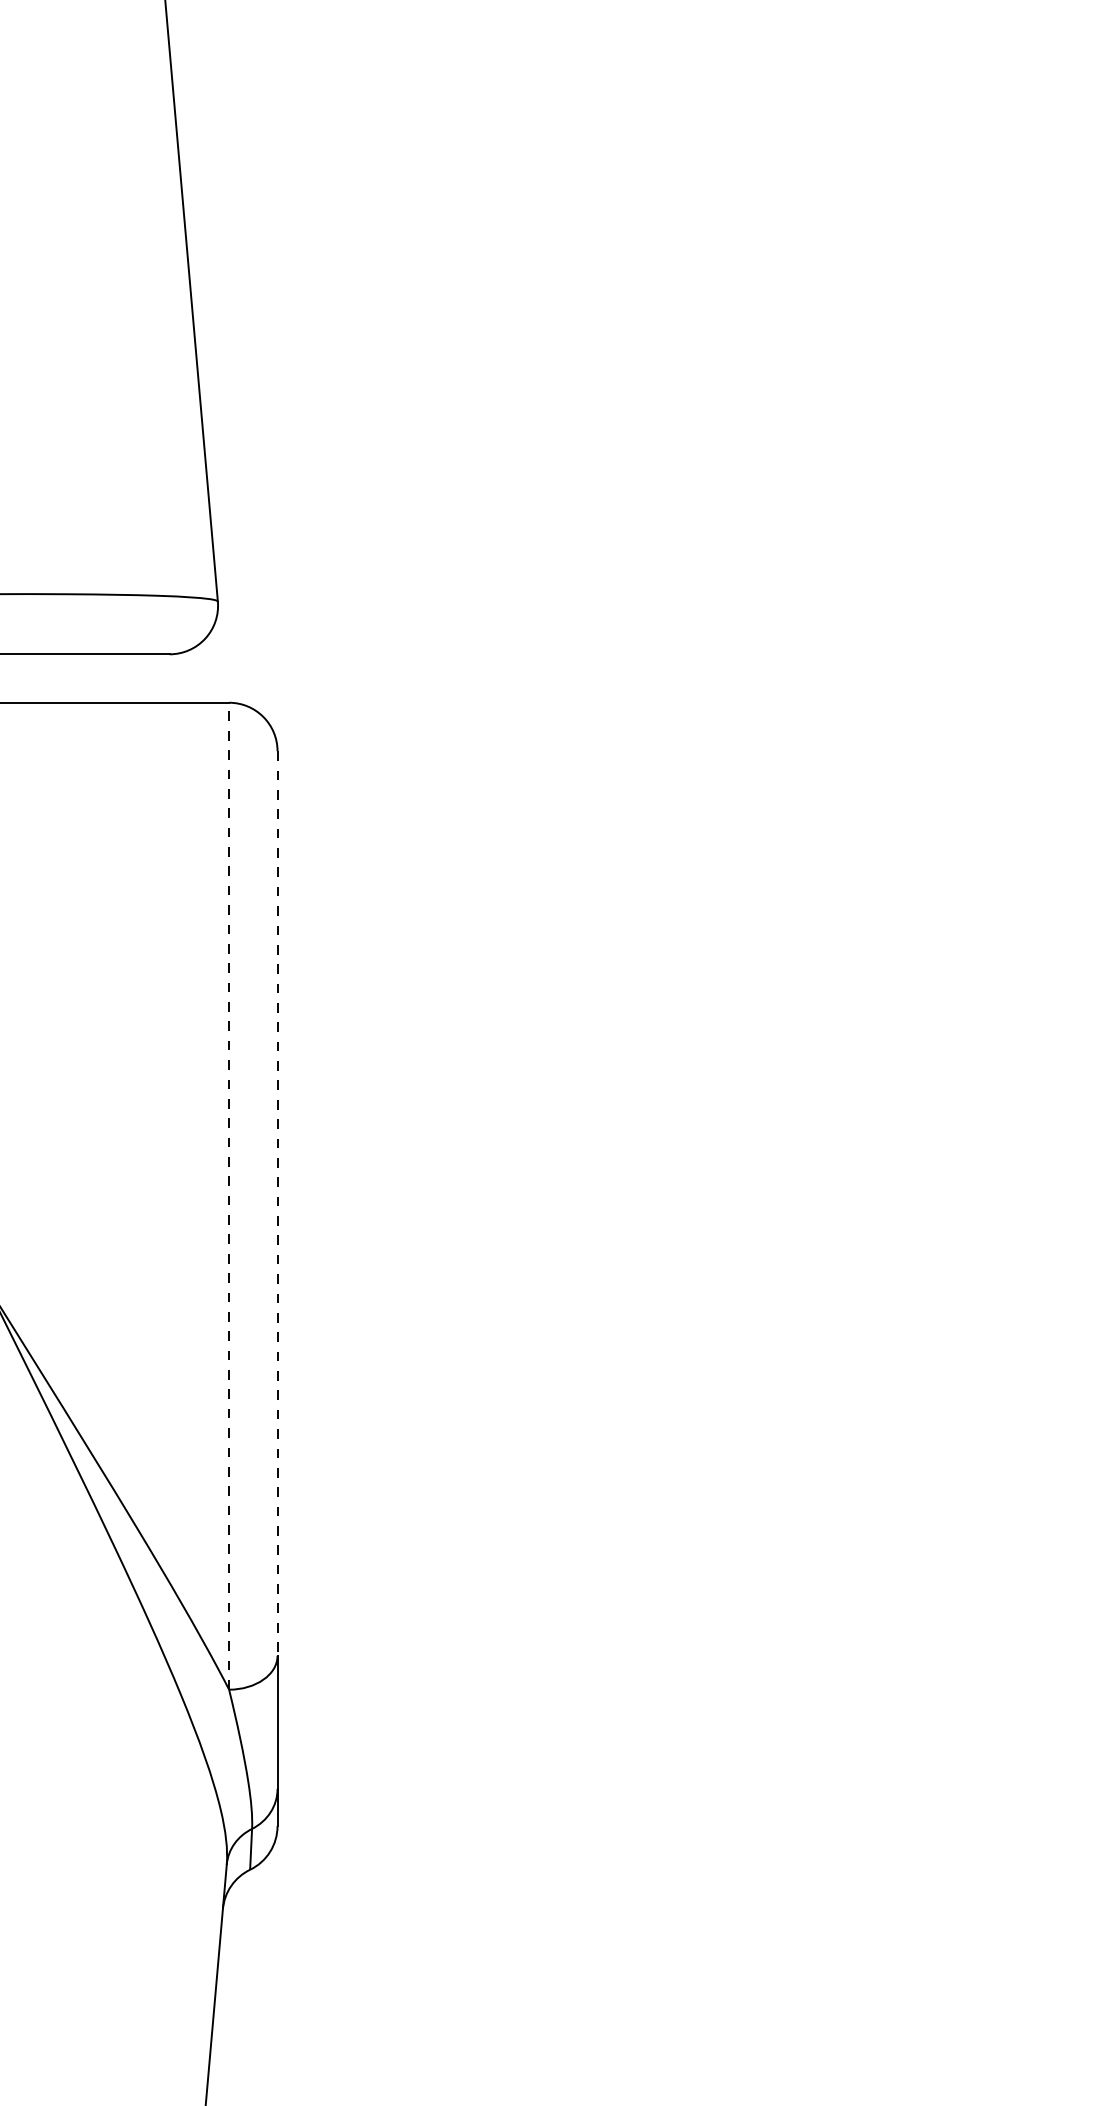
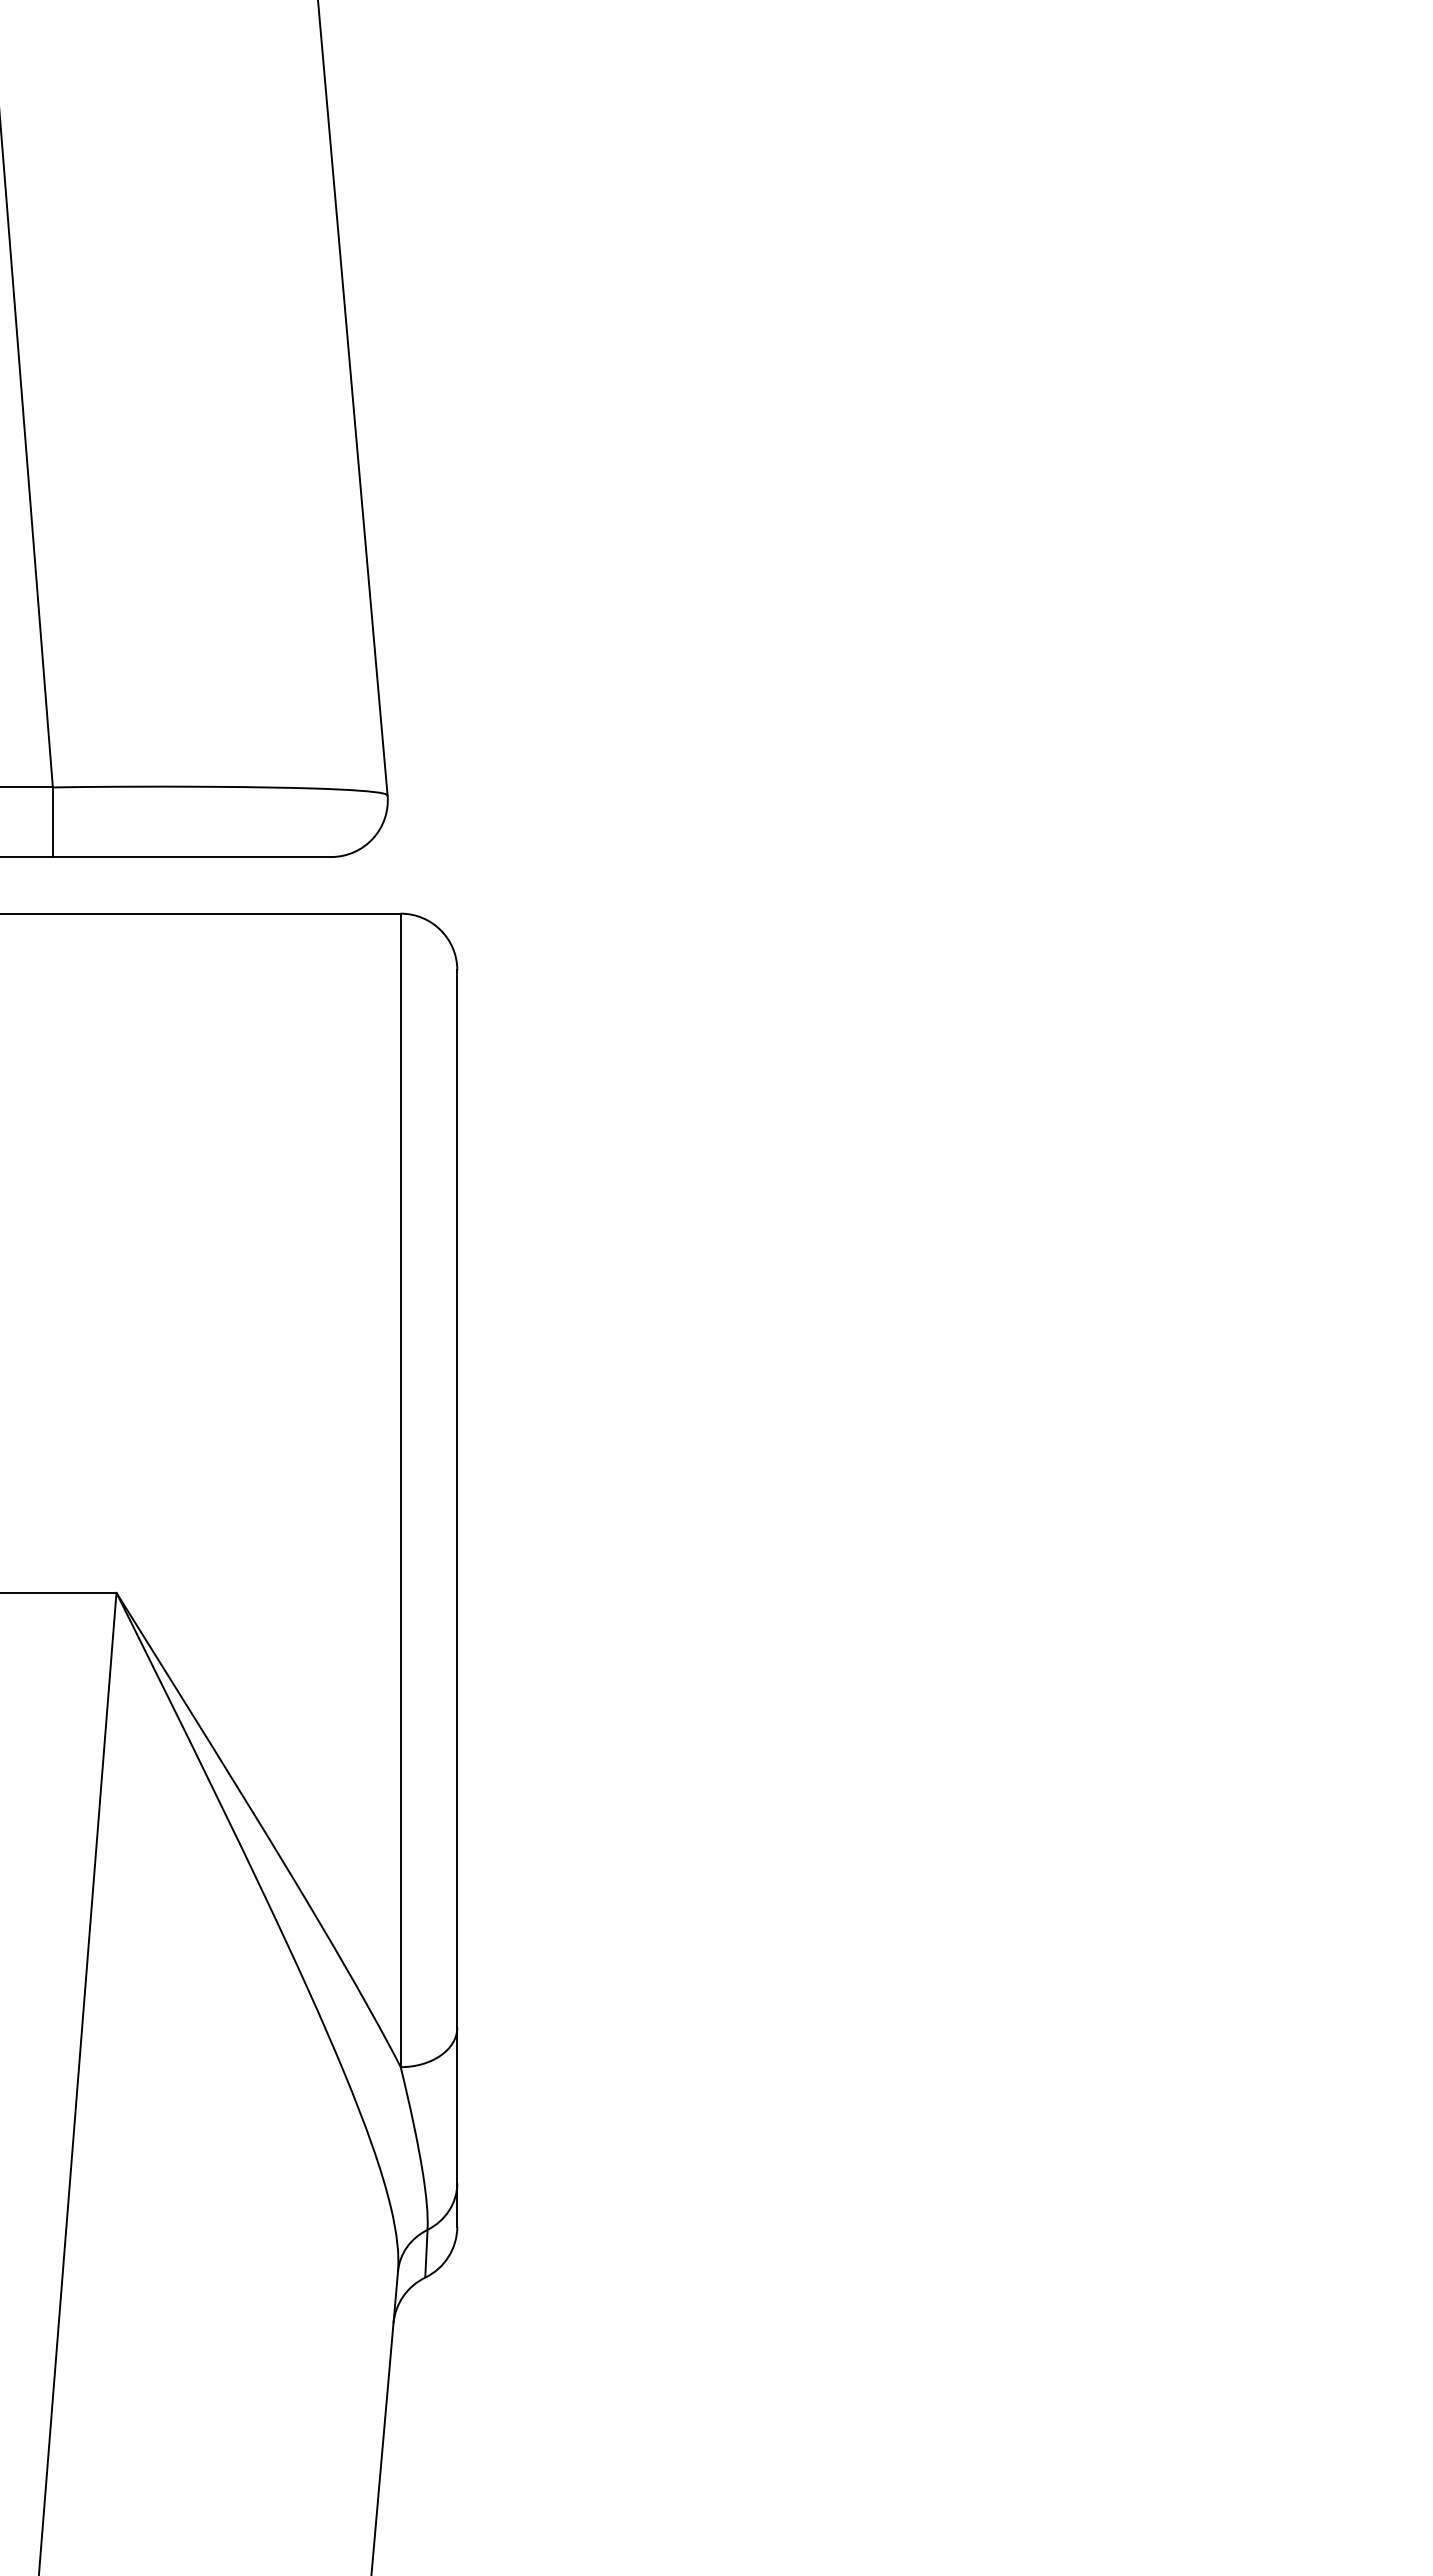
line: (228, 1196) -> (400, 1490), dashed -> solid
line: (277, 1203) -> (457, 1498), dashed -> solid

